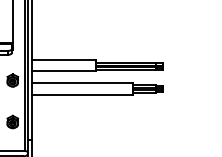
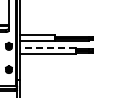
line: (81, 82) -> (47, 47), solid -> dashed

